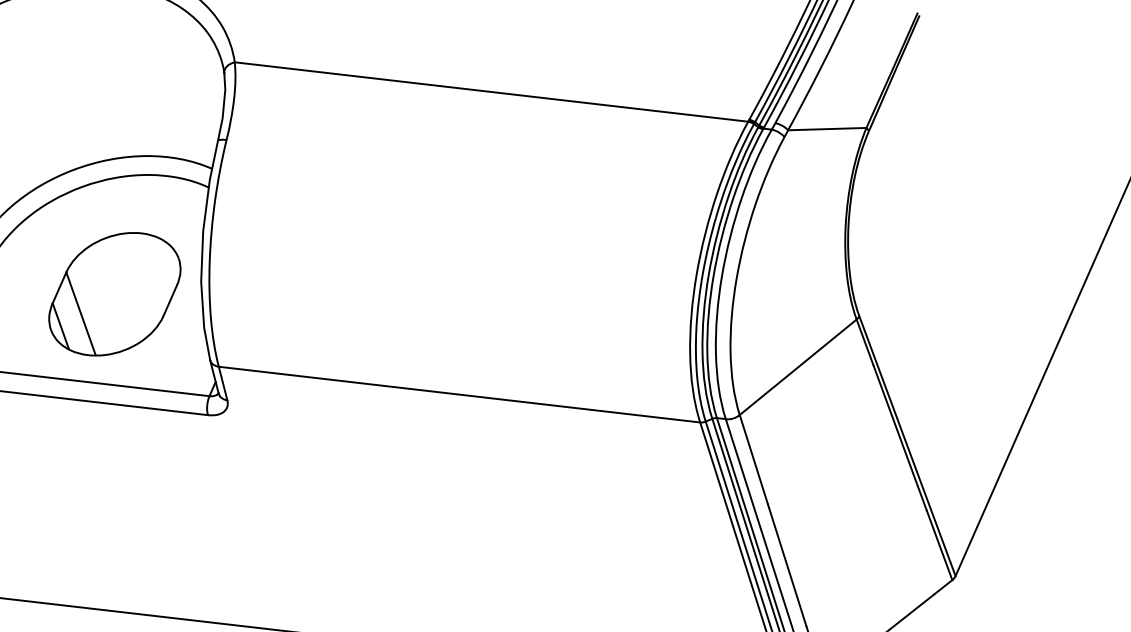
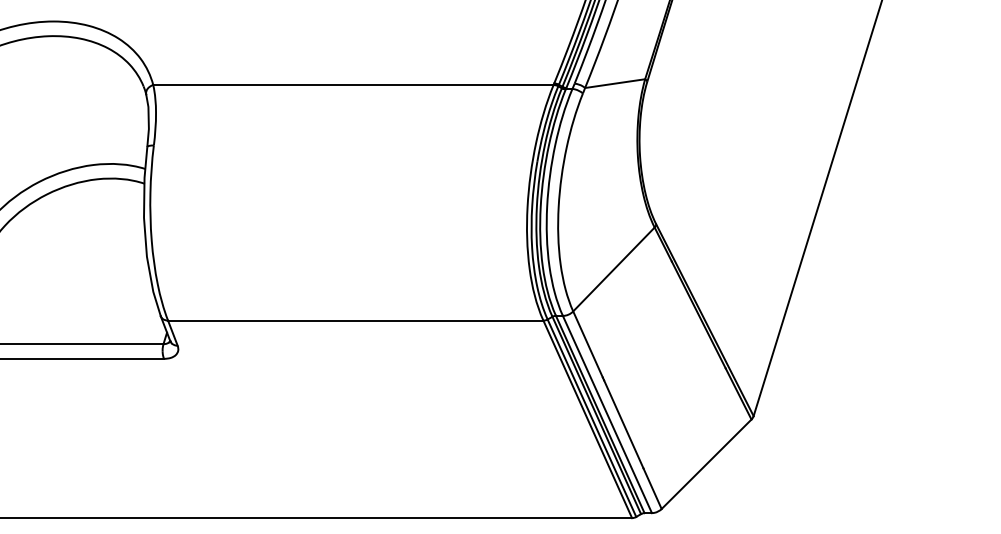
part: (114, 294) -> (81, 274), removed

